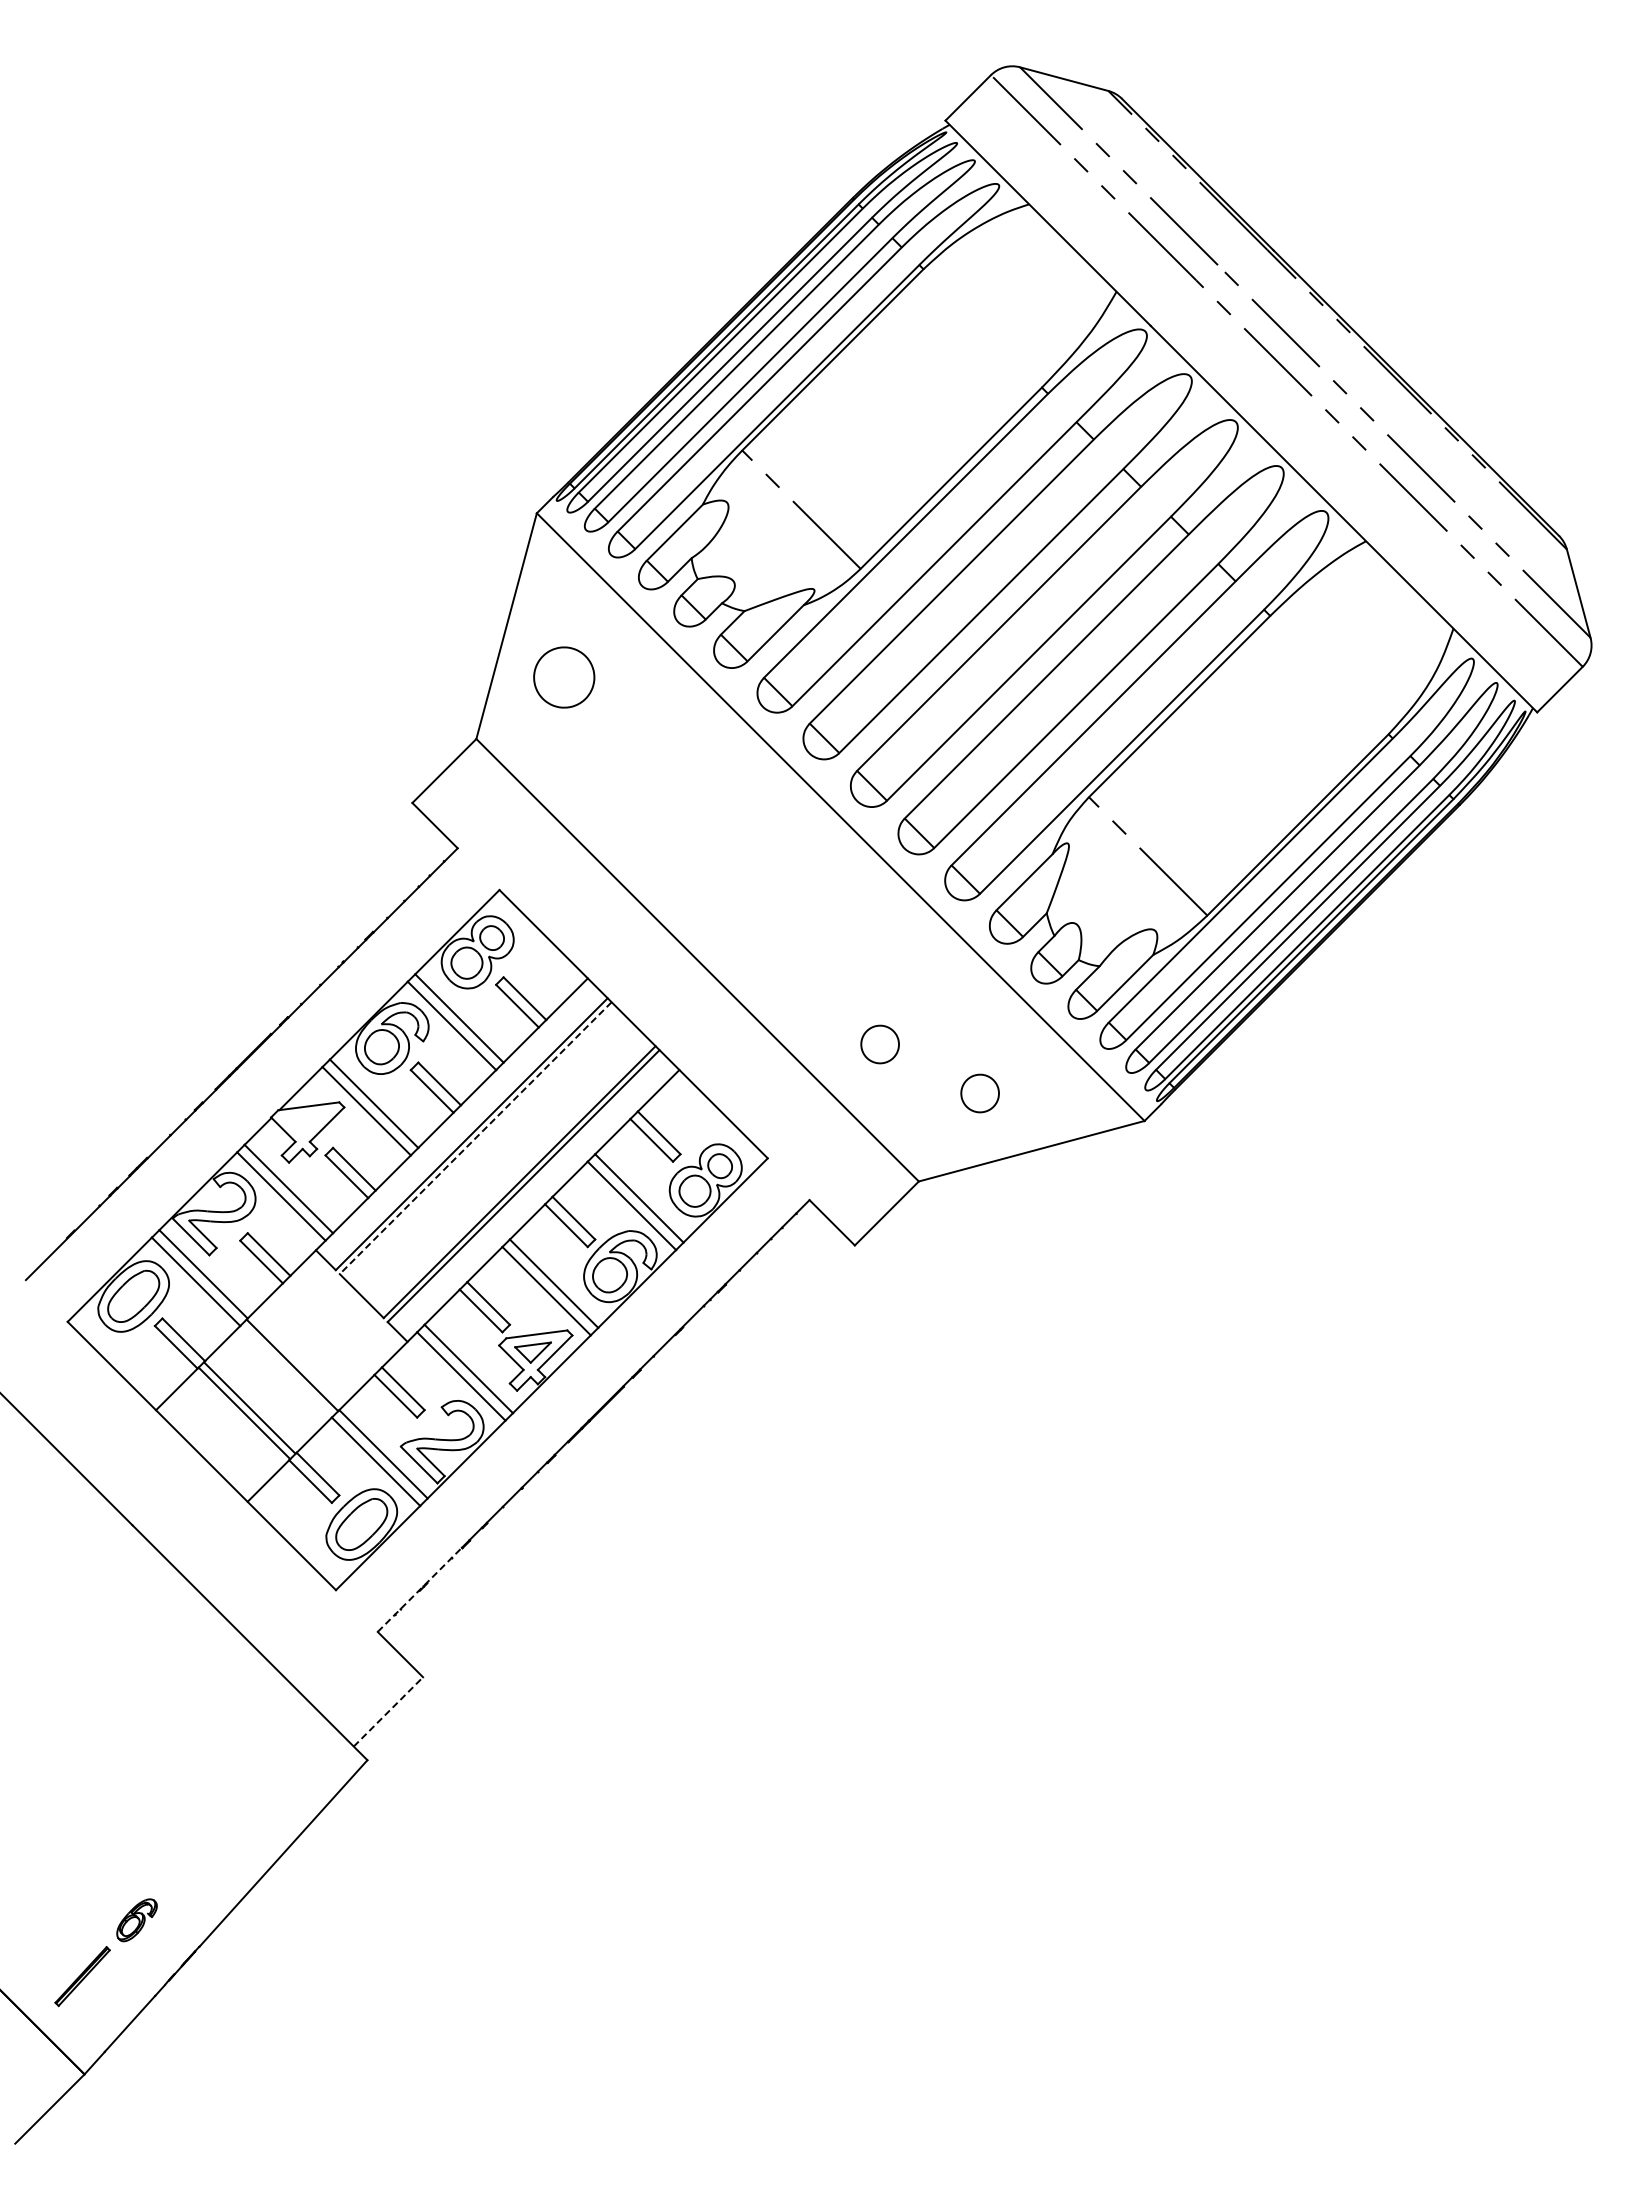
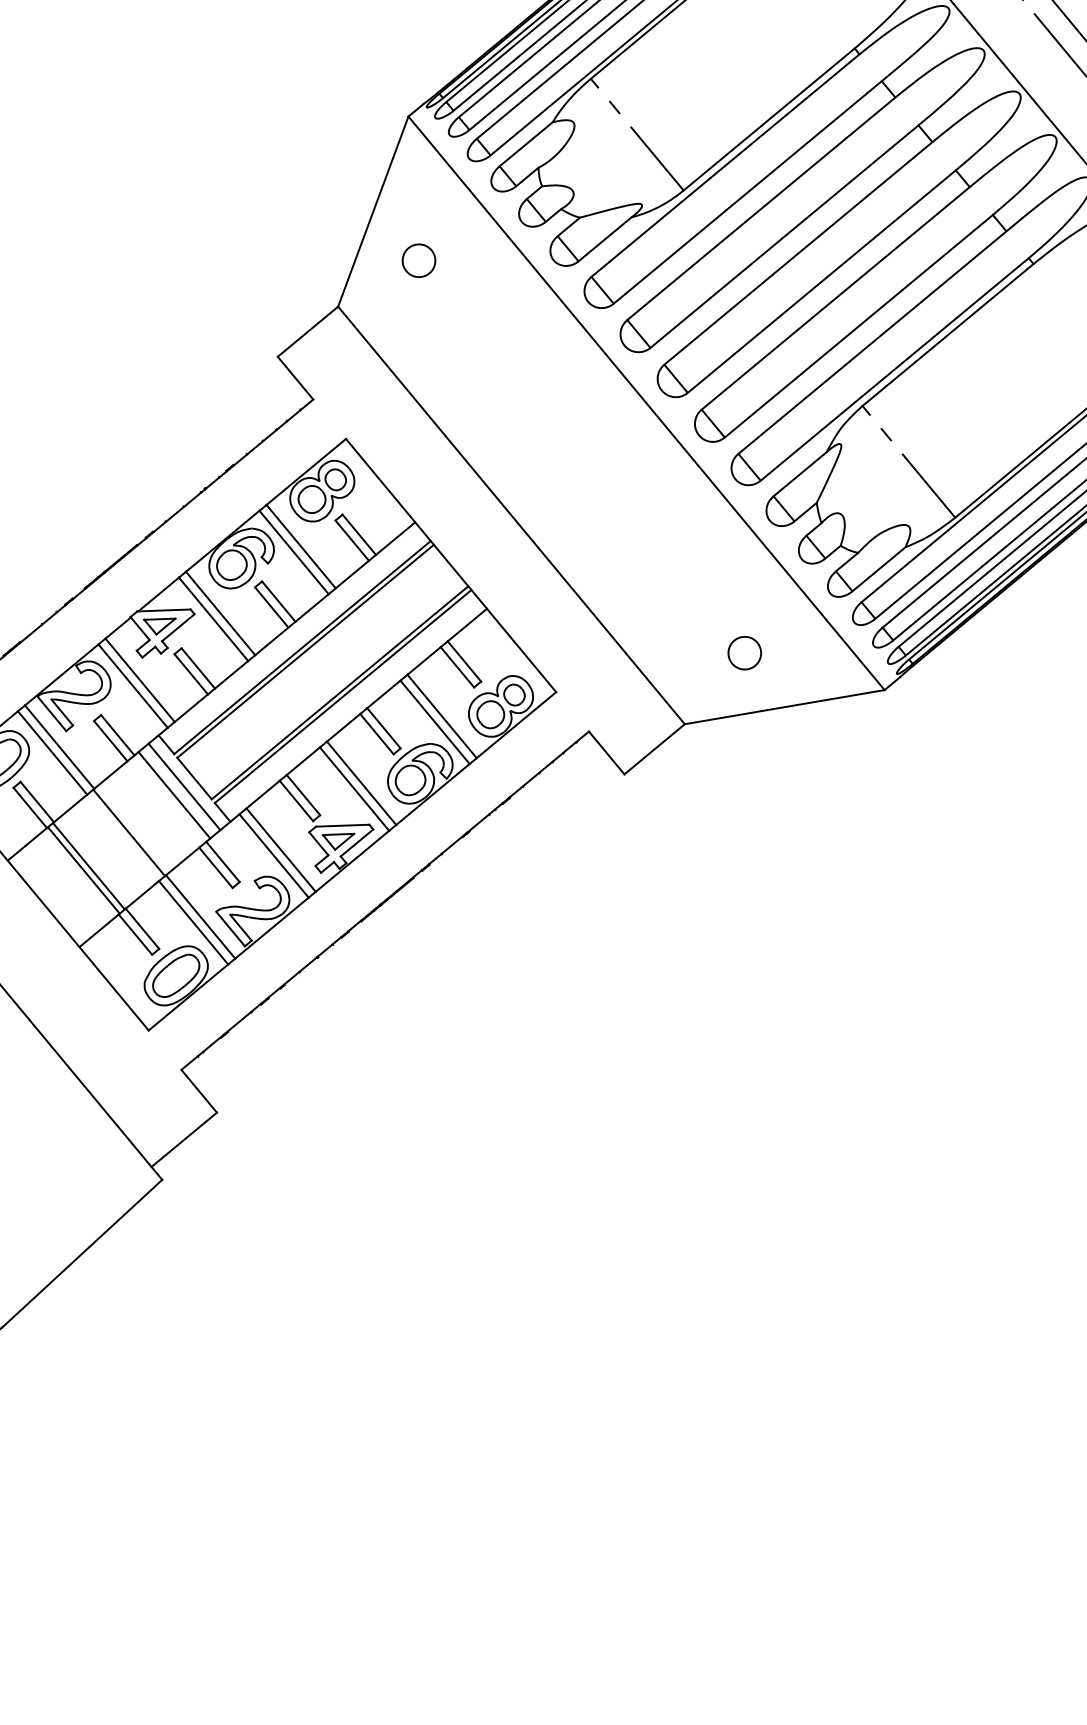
part: (564, 677) -> (419, 260), size x0.62
part: (879, 1044) -> (661, 602), removed
part: (304, 1124) -> (158, 625), added
line: (475, 1138) -> (305, 651), dashed -> solid
line: (350, 1306) -> (183, 786), added
line: (340, 1317) -> (174, 795), added
line: (419, 1589) -> (220, 1036), dashed -> solid
line: (388, 1711) -> (184, 1139), dashed -> solid

